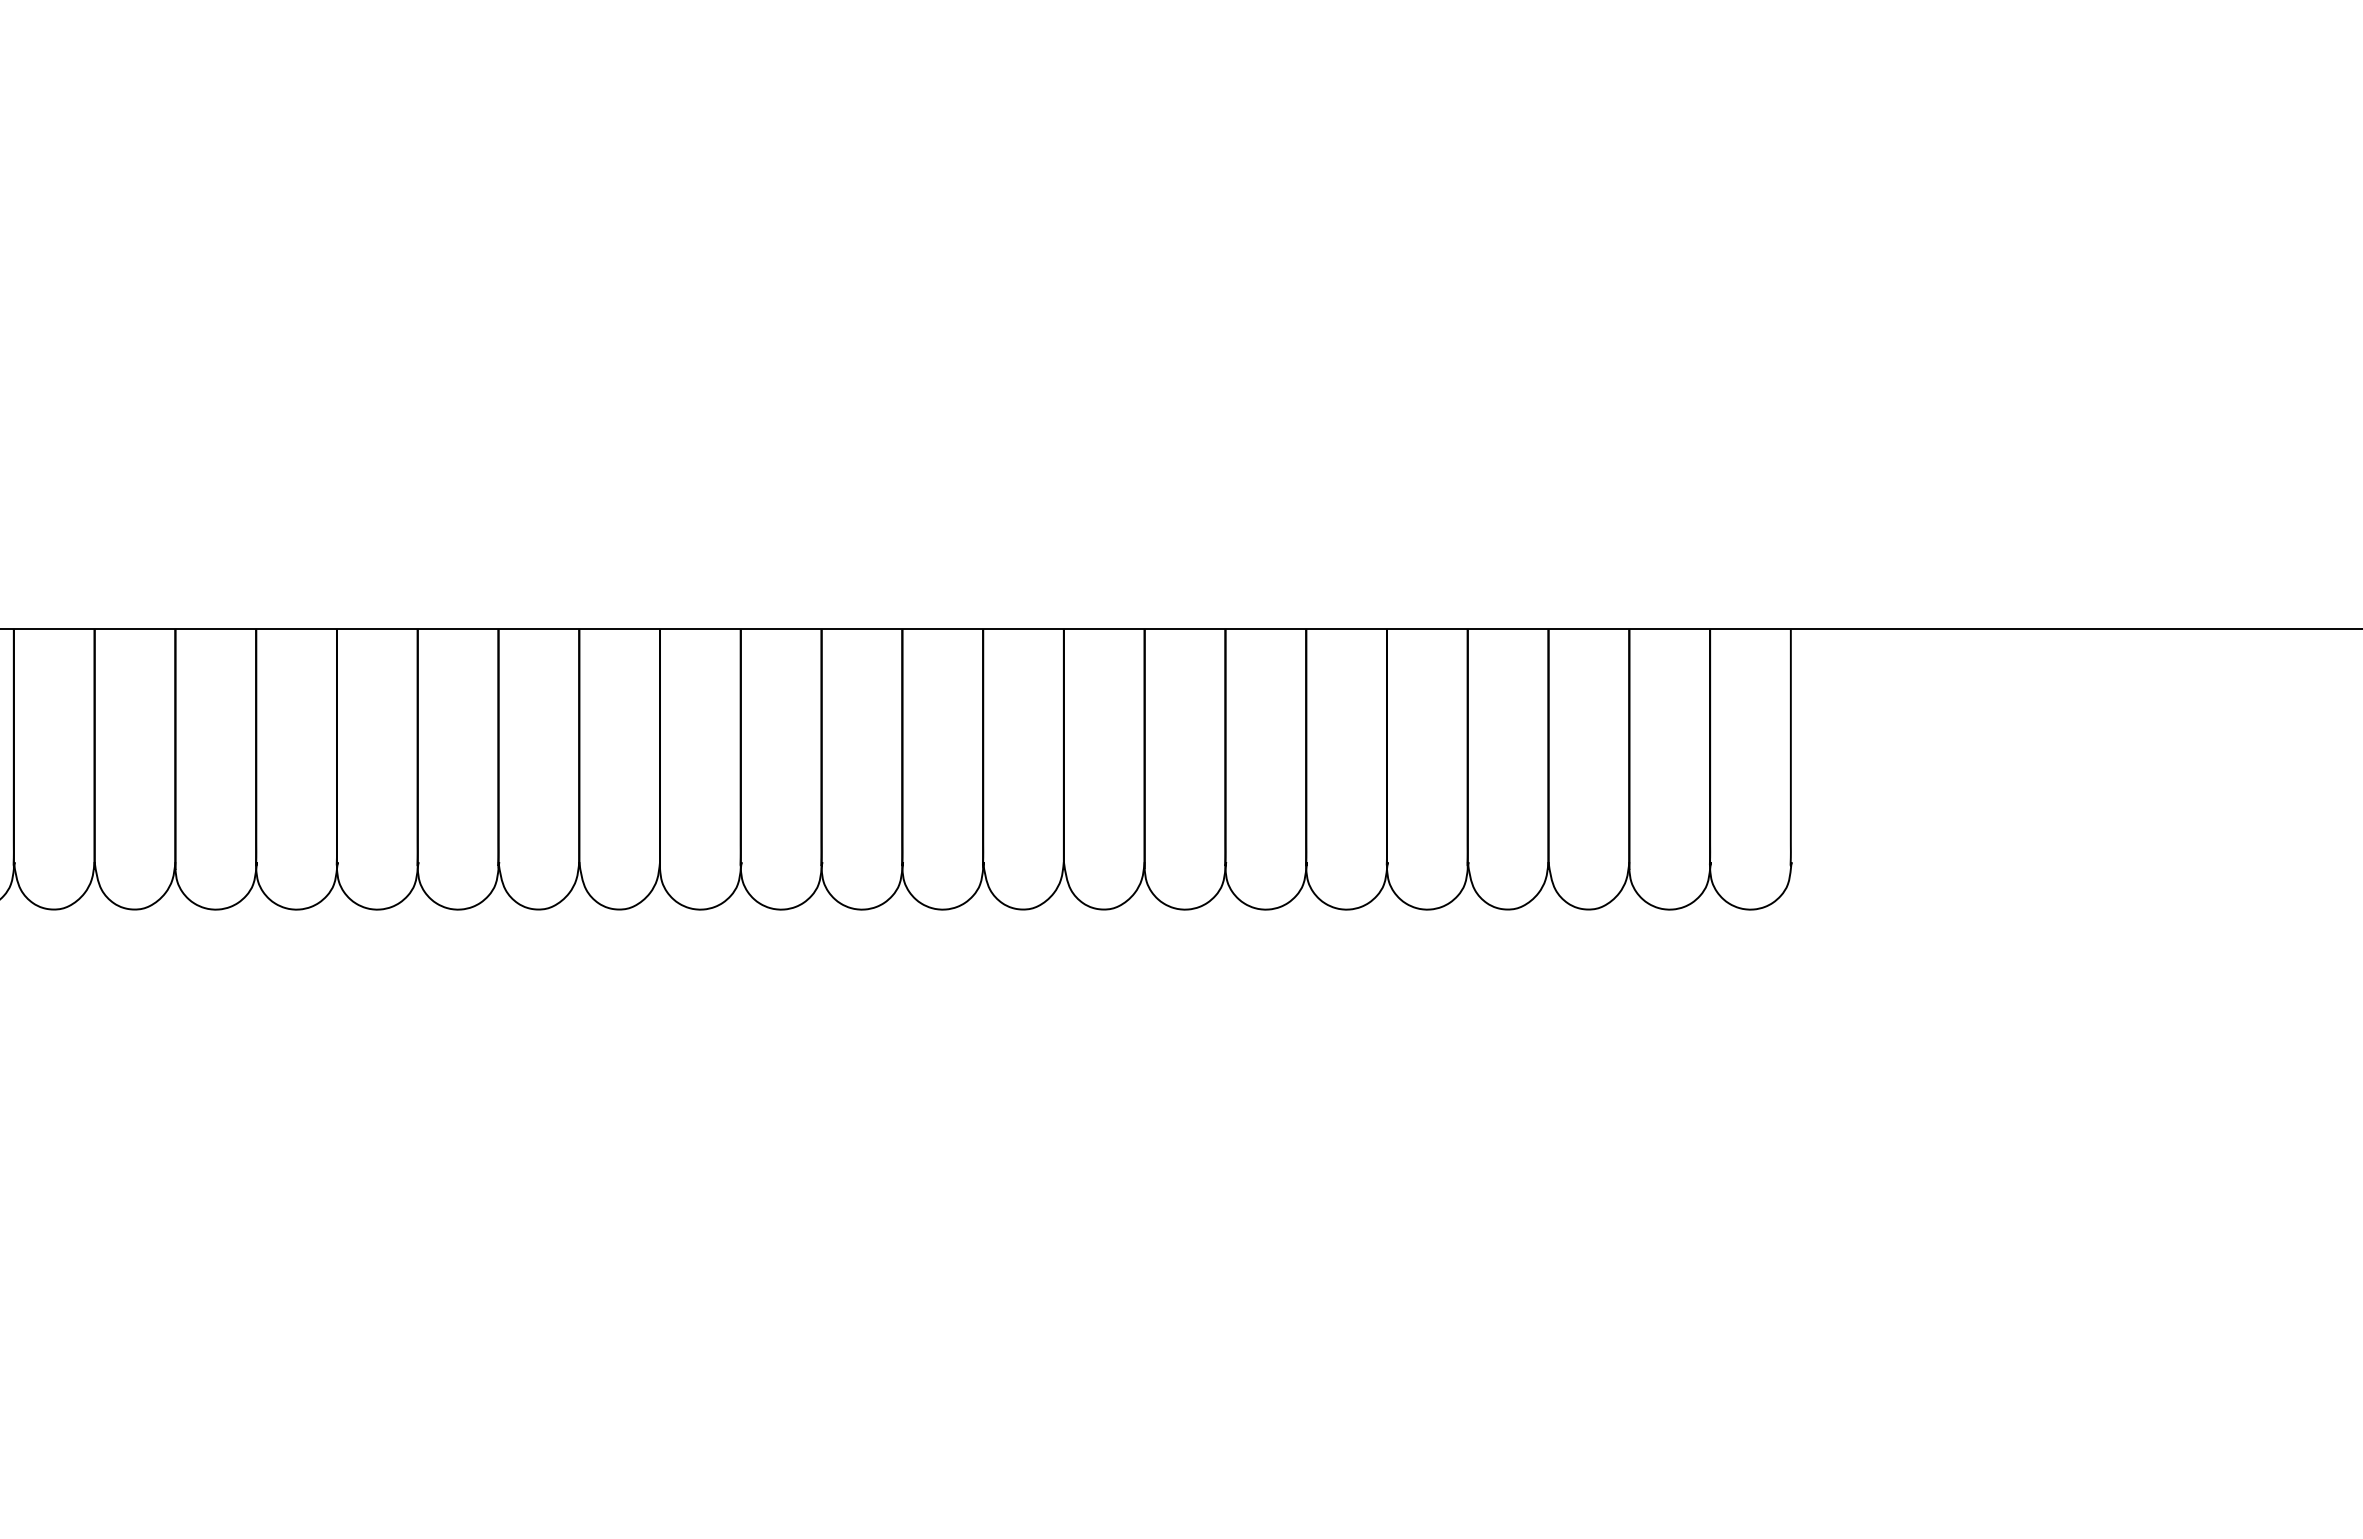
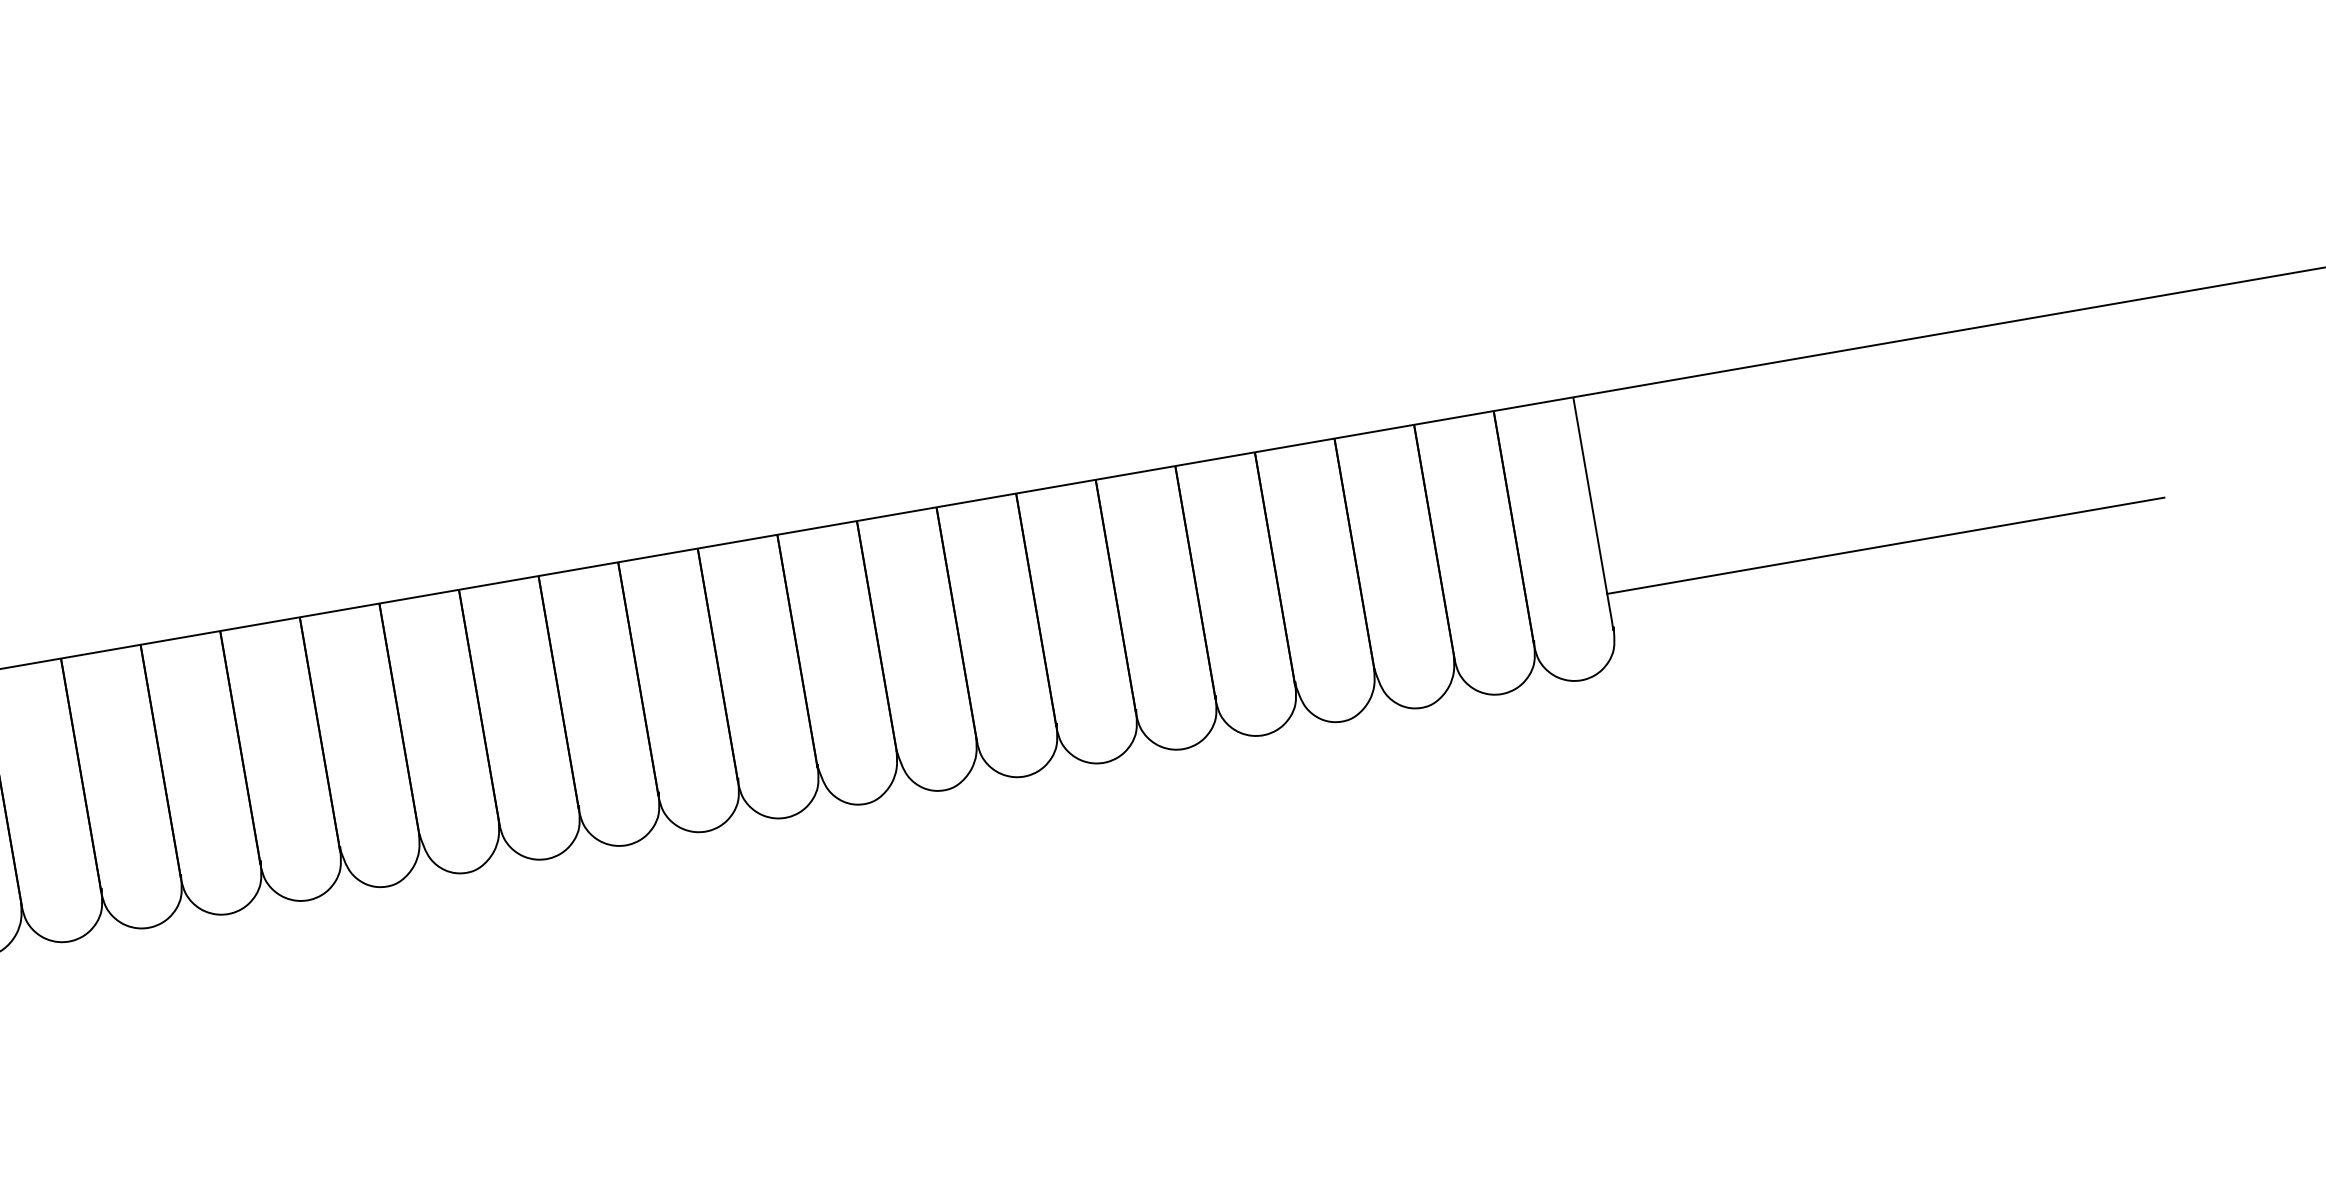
line: (2073, 828) -> (1885, 545), added

